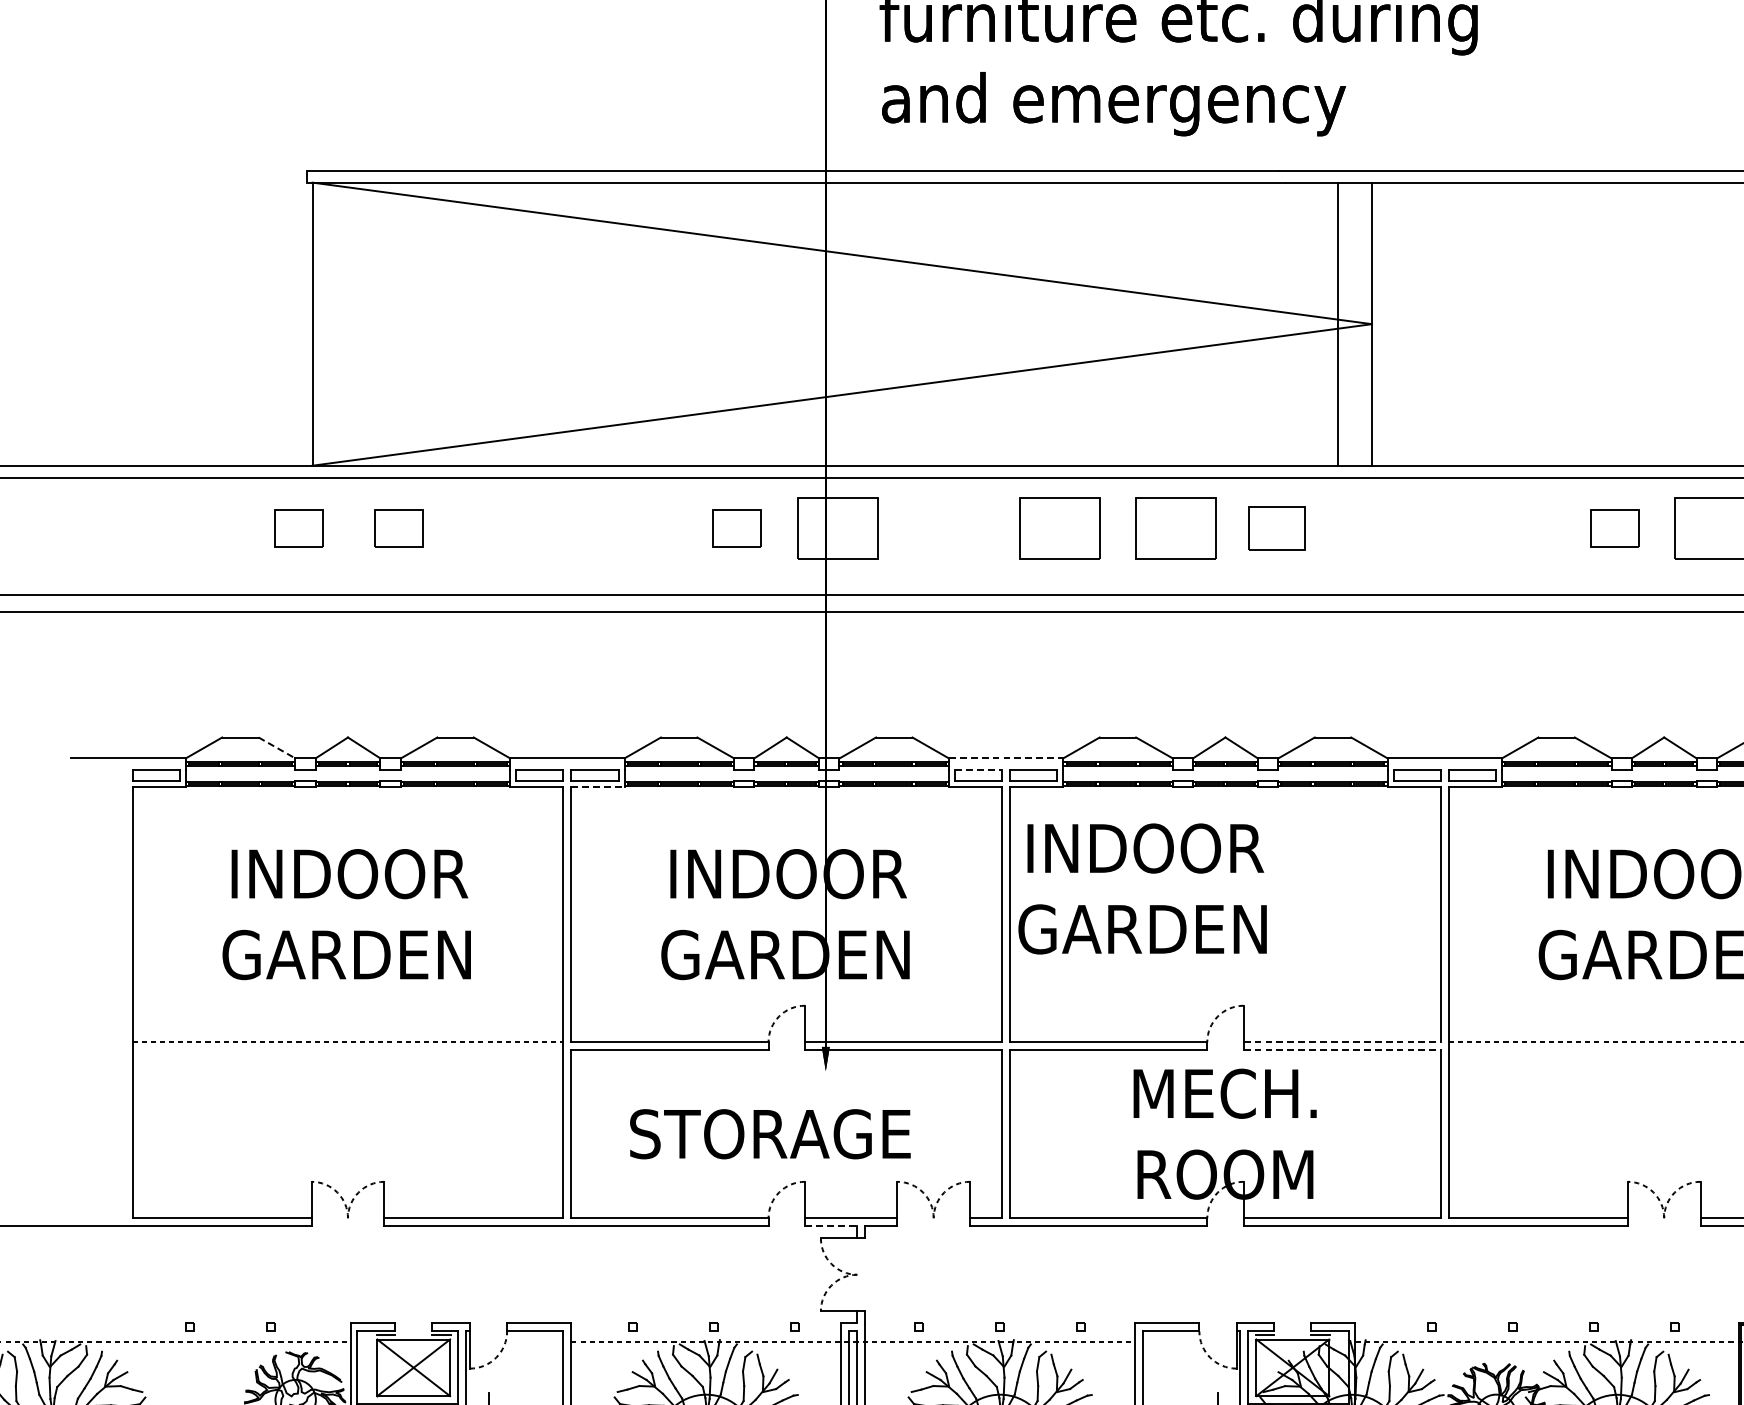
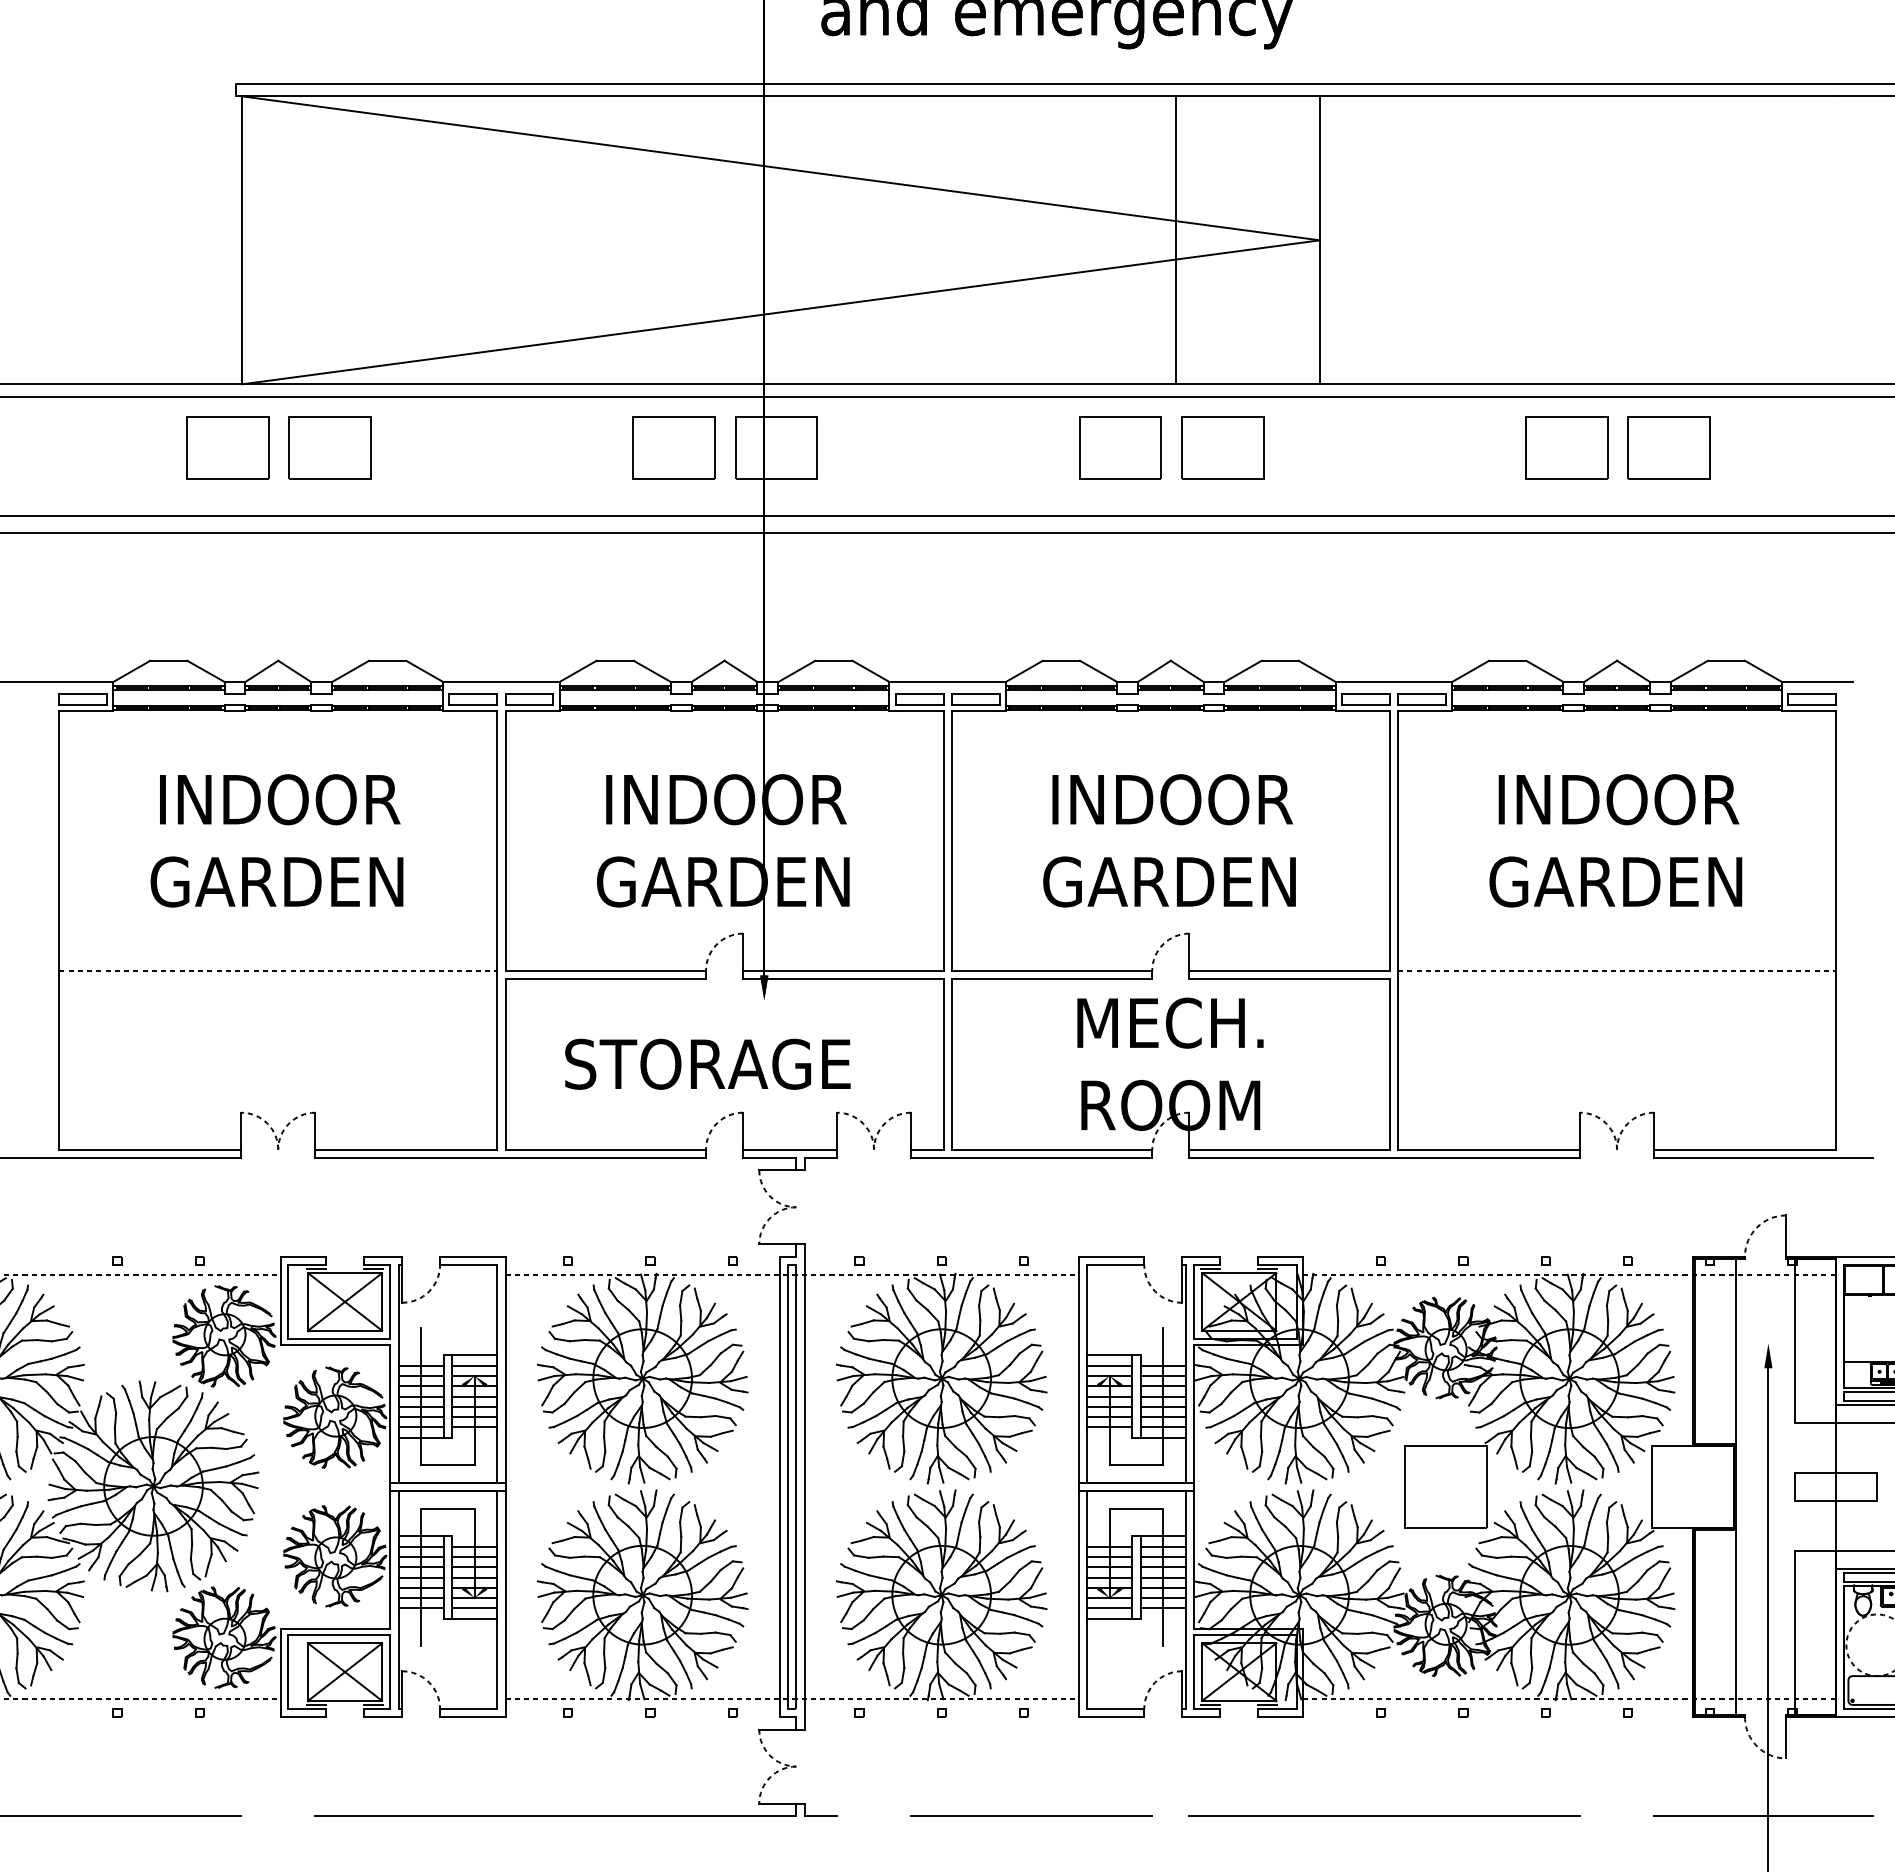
line: (1337, 324) -> (1175, 240), moved
part: (298, 527) -> (227, 447), size x1.67
part: (398, 527) -> (329, 447), size x1.67
part: (736, 527) -> (673, 447), size x1.67
part: (1059, 527) -> (1002, 447), removed
part: (1276, 527) -> (1222, 447), size x1.43
part: (1614, 527) -> (1566, 447), size x1.67
line: (277, 748) -> (206, 671), dashed -> solid
line: (1006, 758) -> (948, 682), dashed -> solid
line: (978, 769) -> (919, 693), dashed -> solid
line: (598, 787) -> (533, 711), dashed -> solid
text: (1142, 888) -> (1169, 840), moved
line: (1343, 1041) -> (1290, 970), dashed -> solid
line: (1343, 1049) -> (1290, 978), dashed -> solid
line: (830, 1225) -> (769, 1157), dashed -> solid

